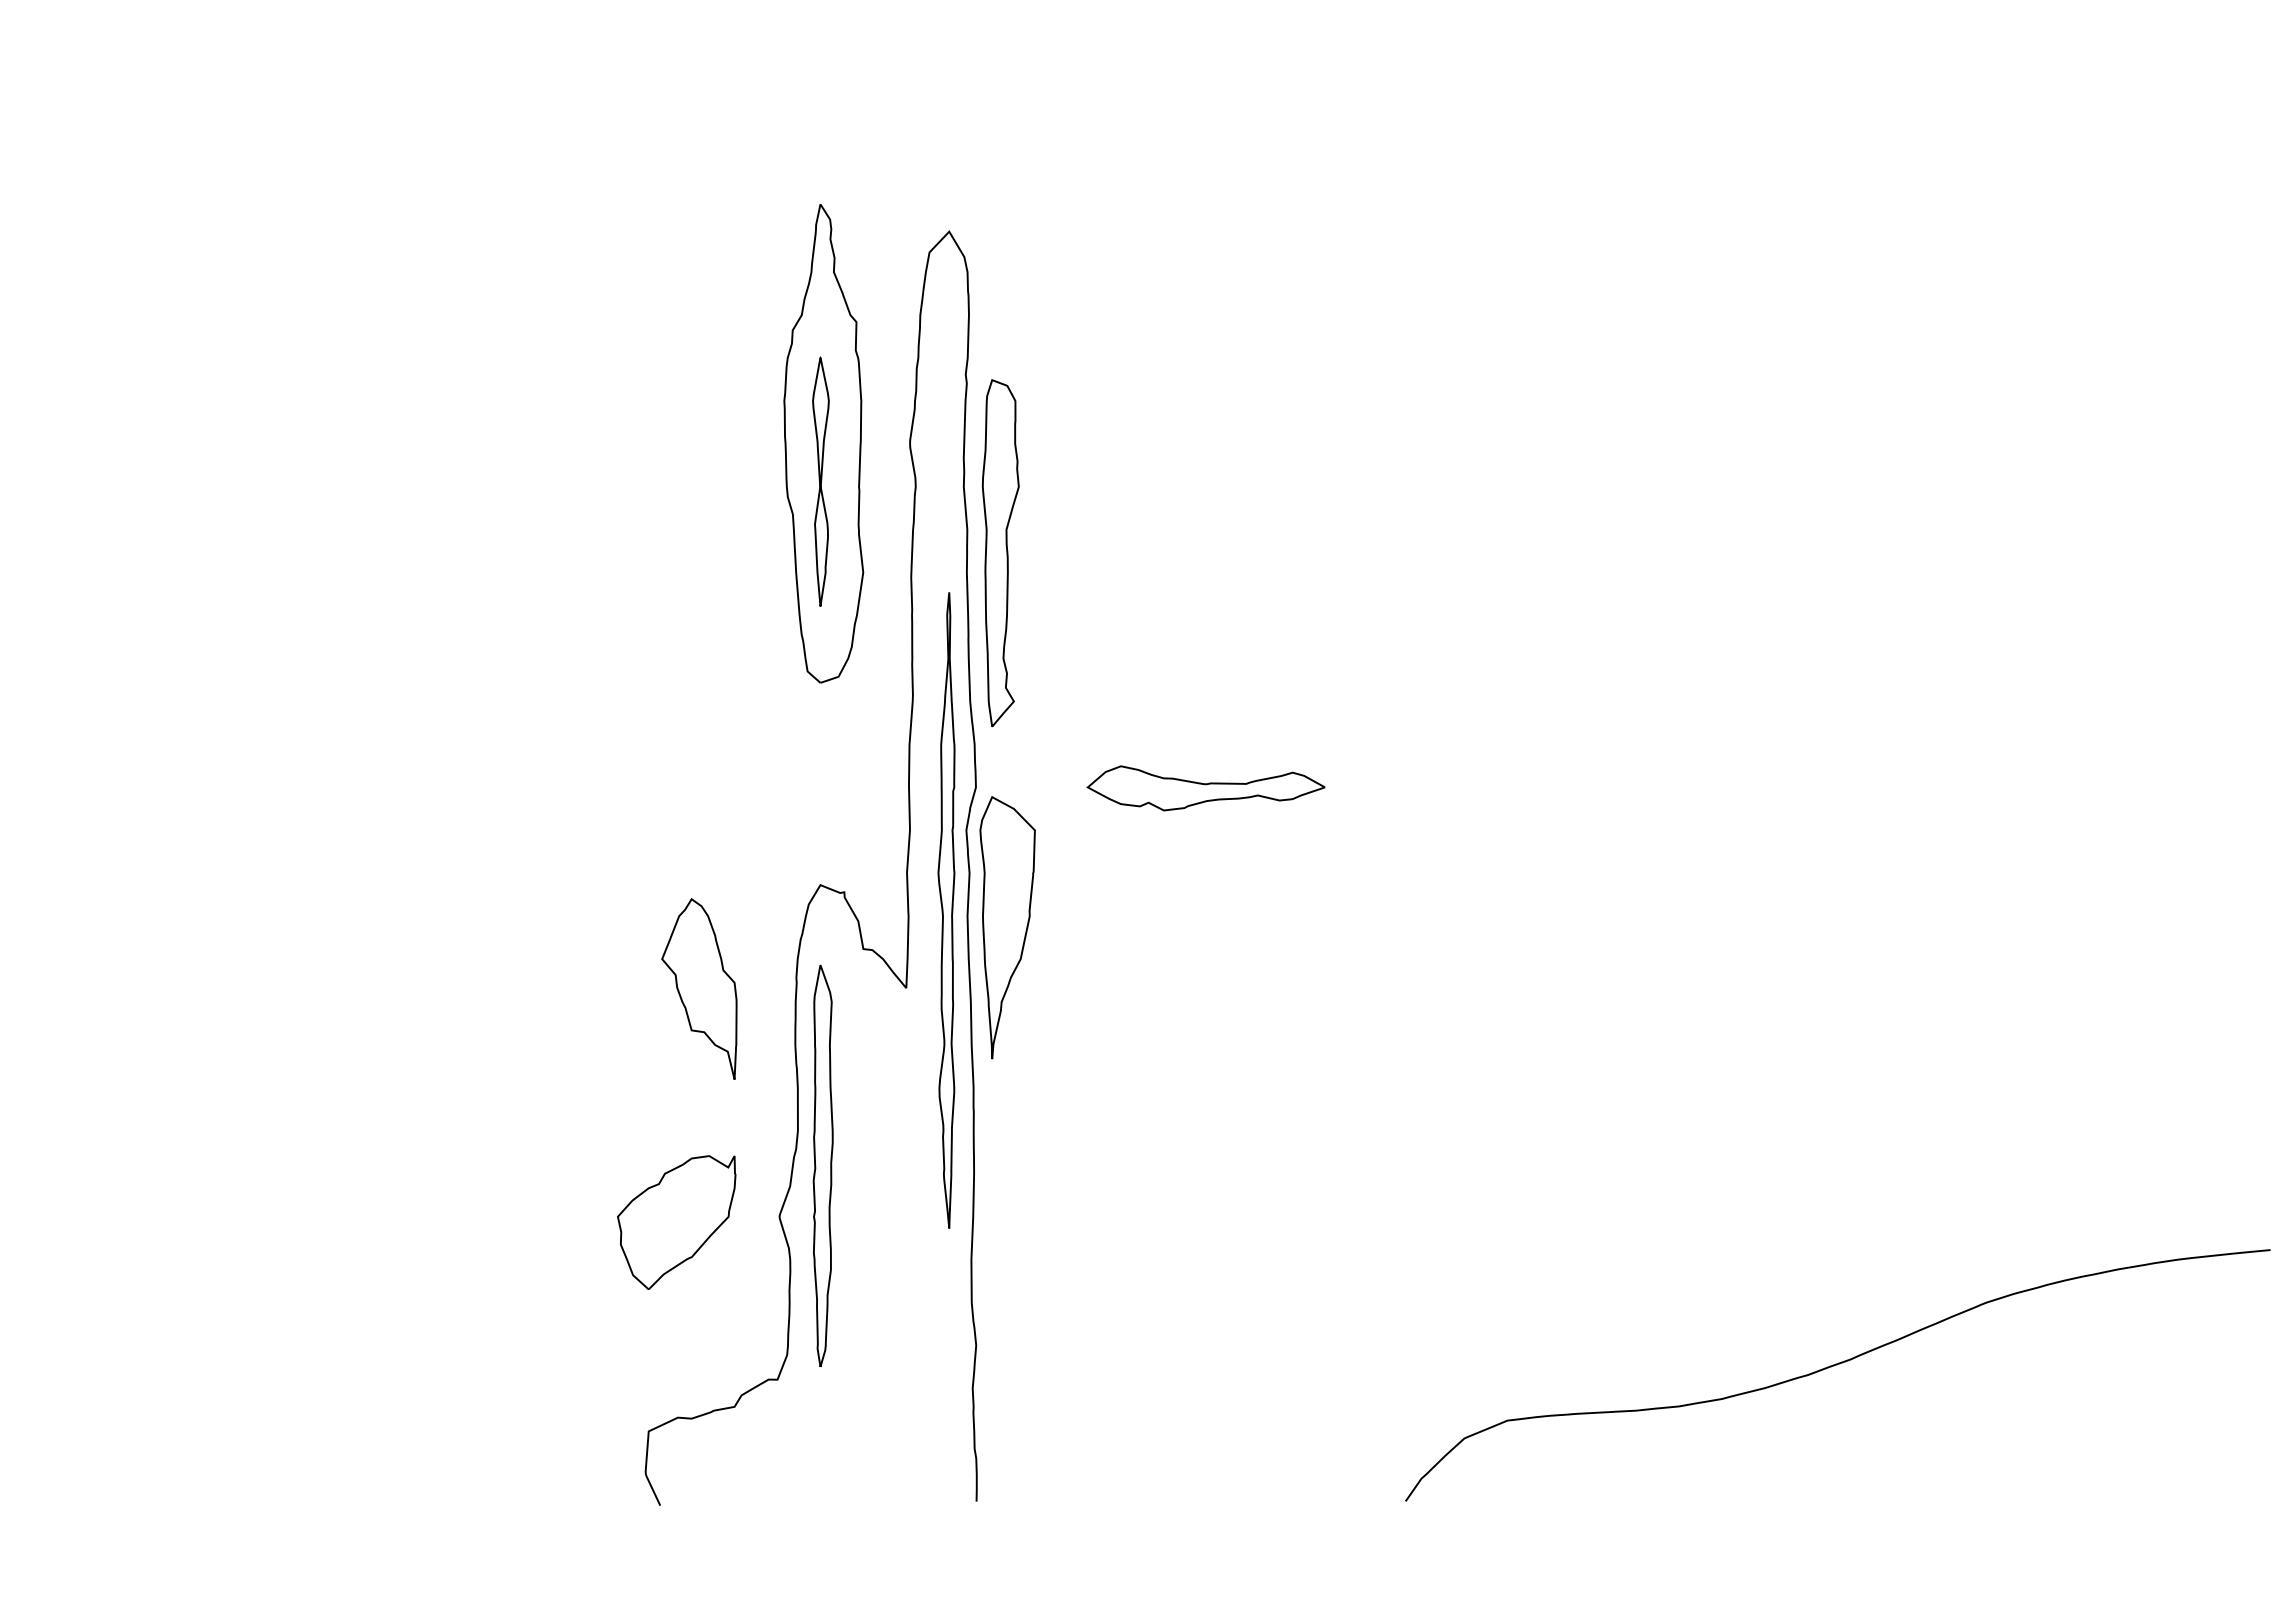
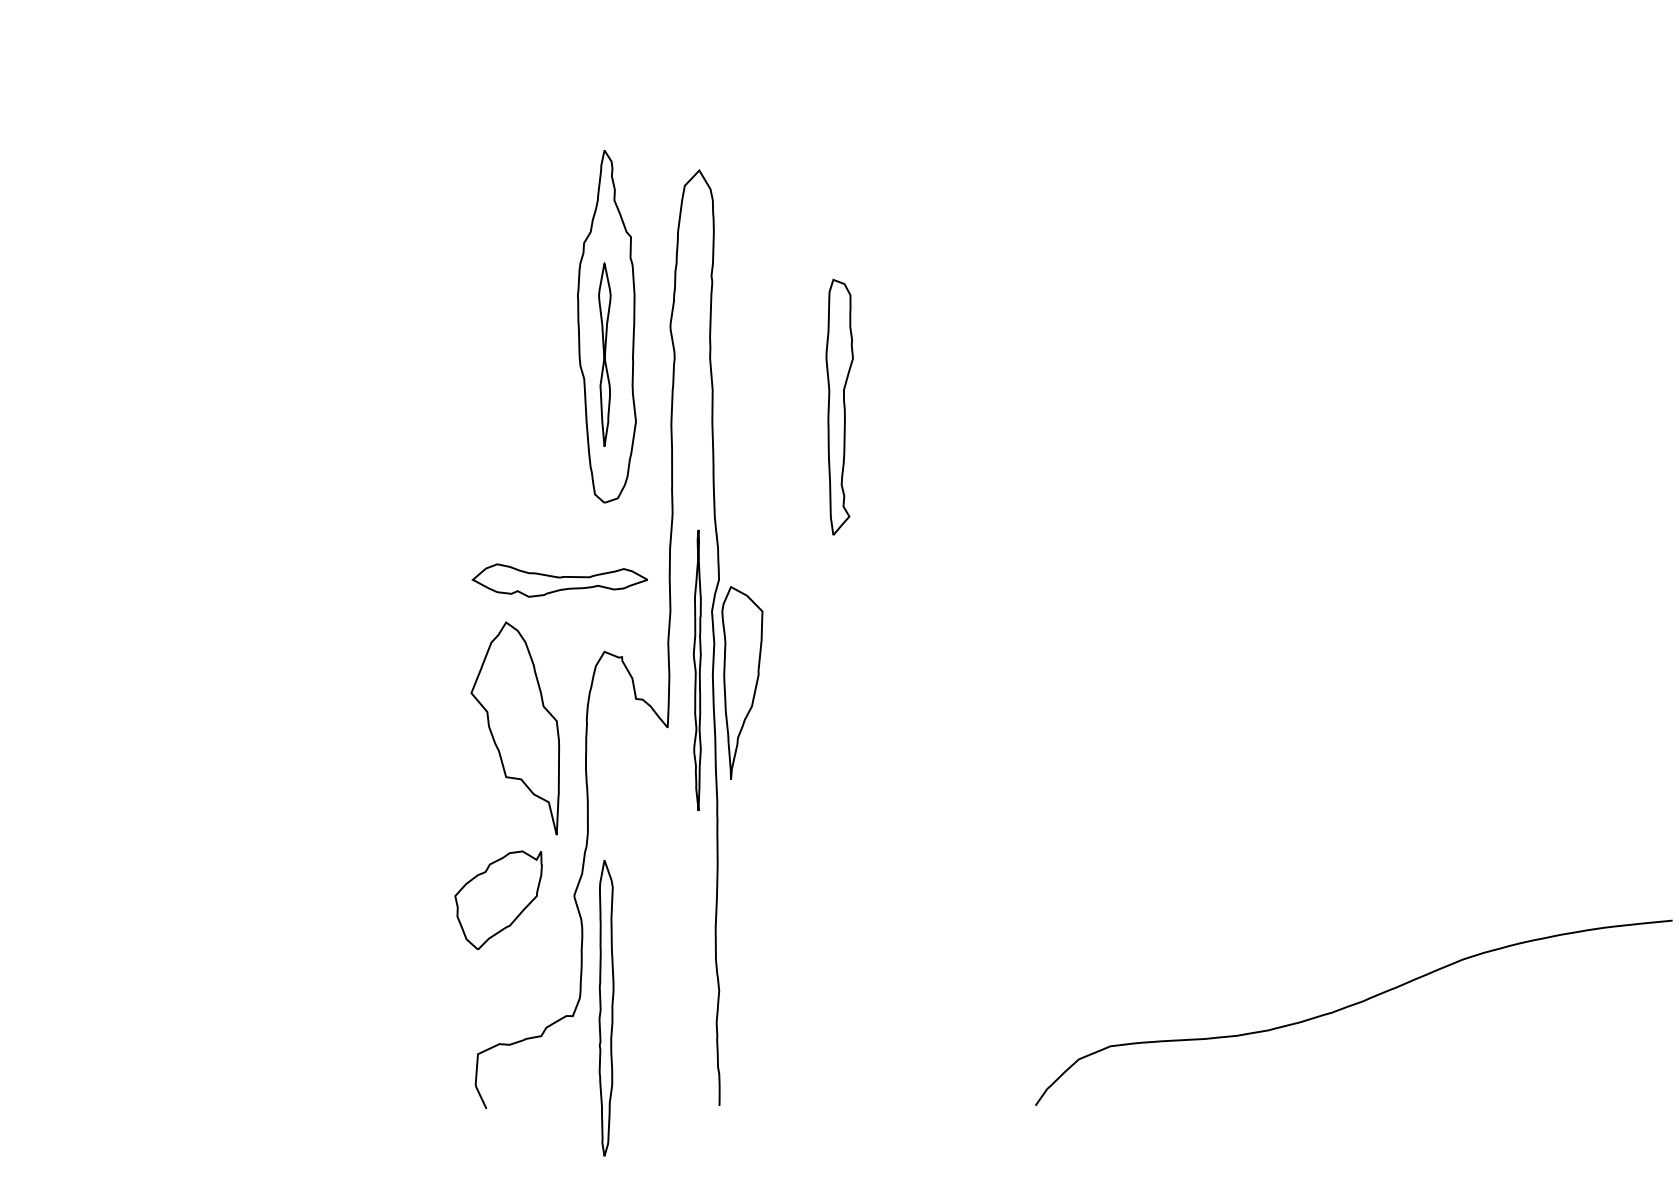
part: (1000, 552) -> (839, 406), moved
part: (1205, 788) -> (559, 580), moved
part: (946, 910) -> (697, 670), size x0.6
part: (699, 988) -> (515, 727), size x1.6
part: (822, 1165) -> (605, 1007), moved

